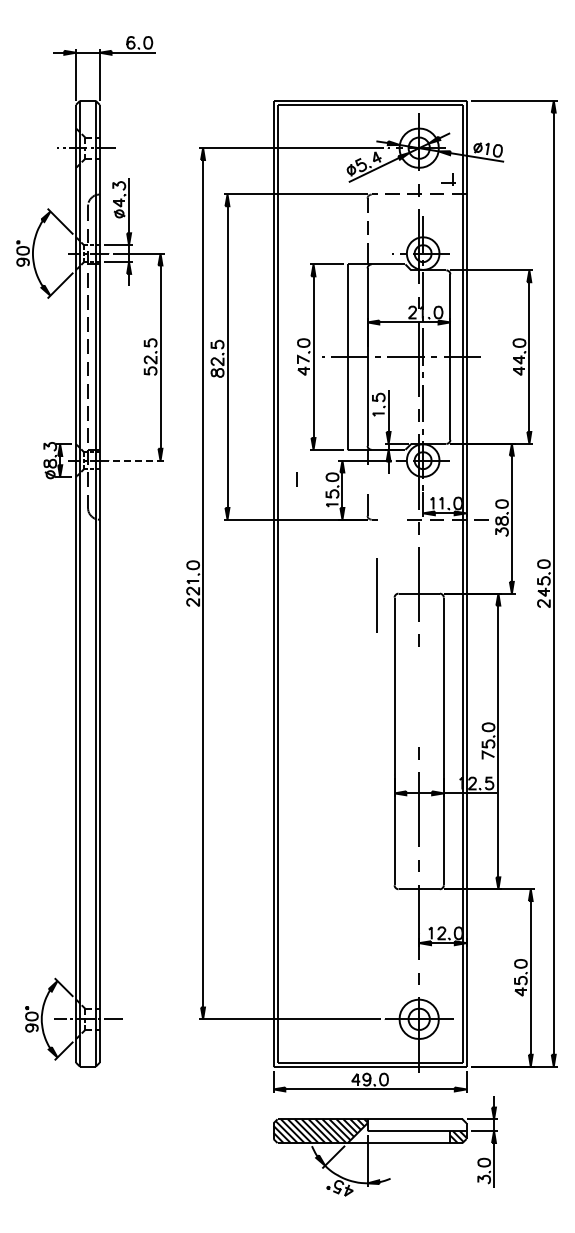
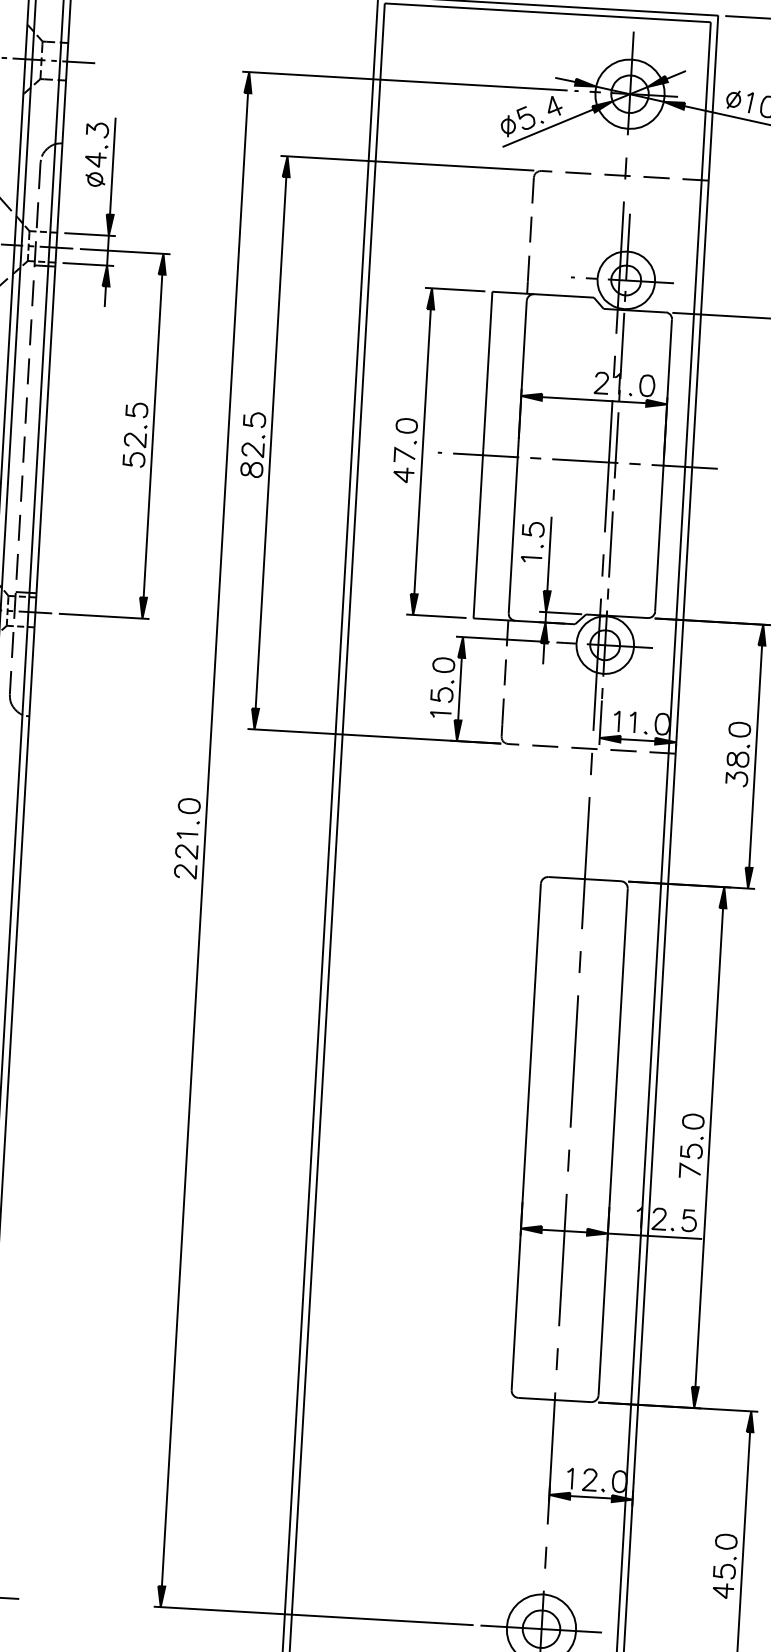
part: (448, 179) -> (678, 152), removed
line: (138, 460) -> (103, 615), dashed -> solid
line: (296, 479) -> (505, 672), moved
line: (481, 519) -> (545, 745), moved
line: (376, 595) -> (572, 1062), moved

